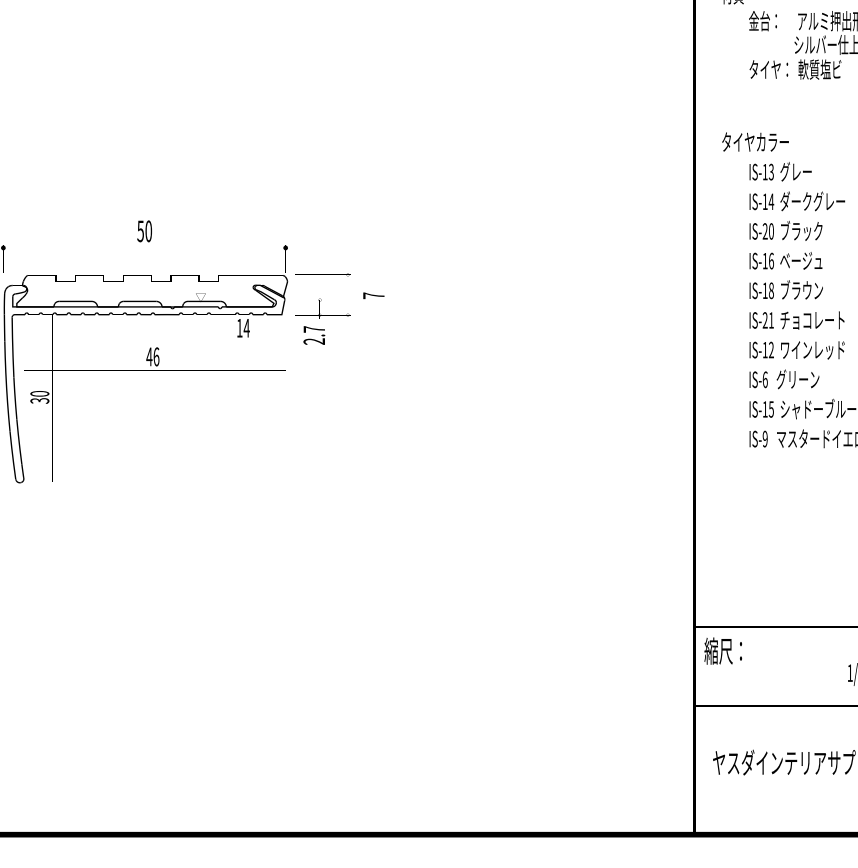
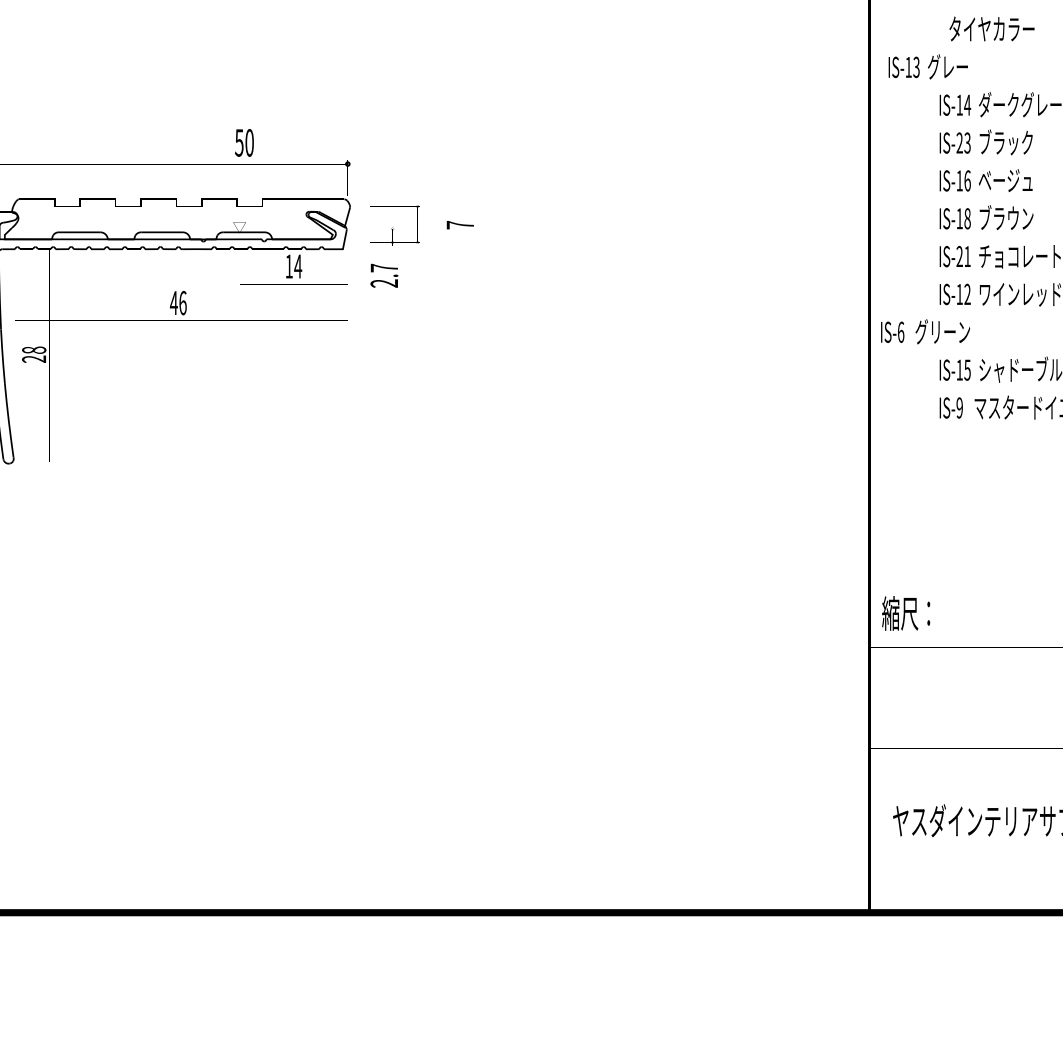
text: (755, 141) -> (991, 28), moved
text: (780, 171) -> (928, 66), moved
text: (144, 231) -> (244, 143), moved
text: (770, 231) -> (966, 143), IS-20 -> IS-23
part: (322, 295) -> (394, 224), size x0.7
text: (784, 379) -> (925, 331), moved
text: (40, 397) -> (34, 354), 30 -> 28
text: (723, 650) -> (906, 612), moved

